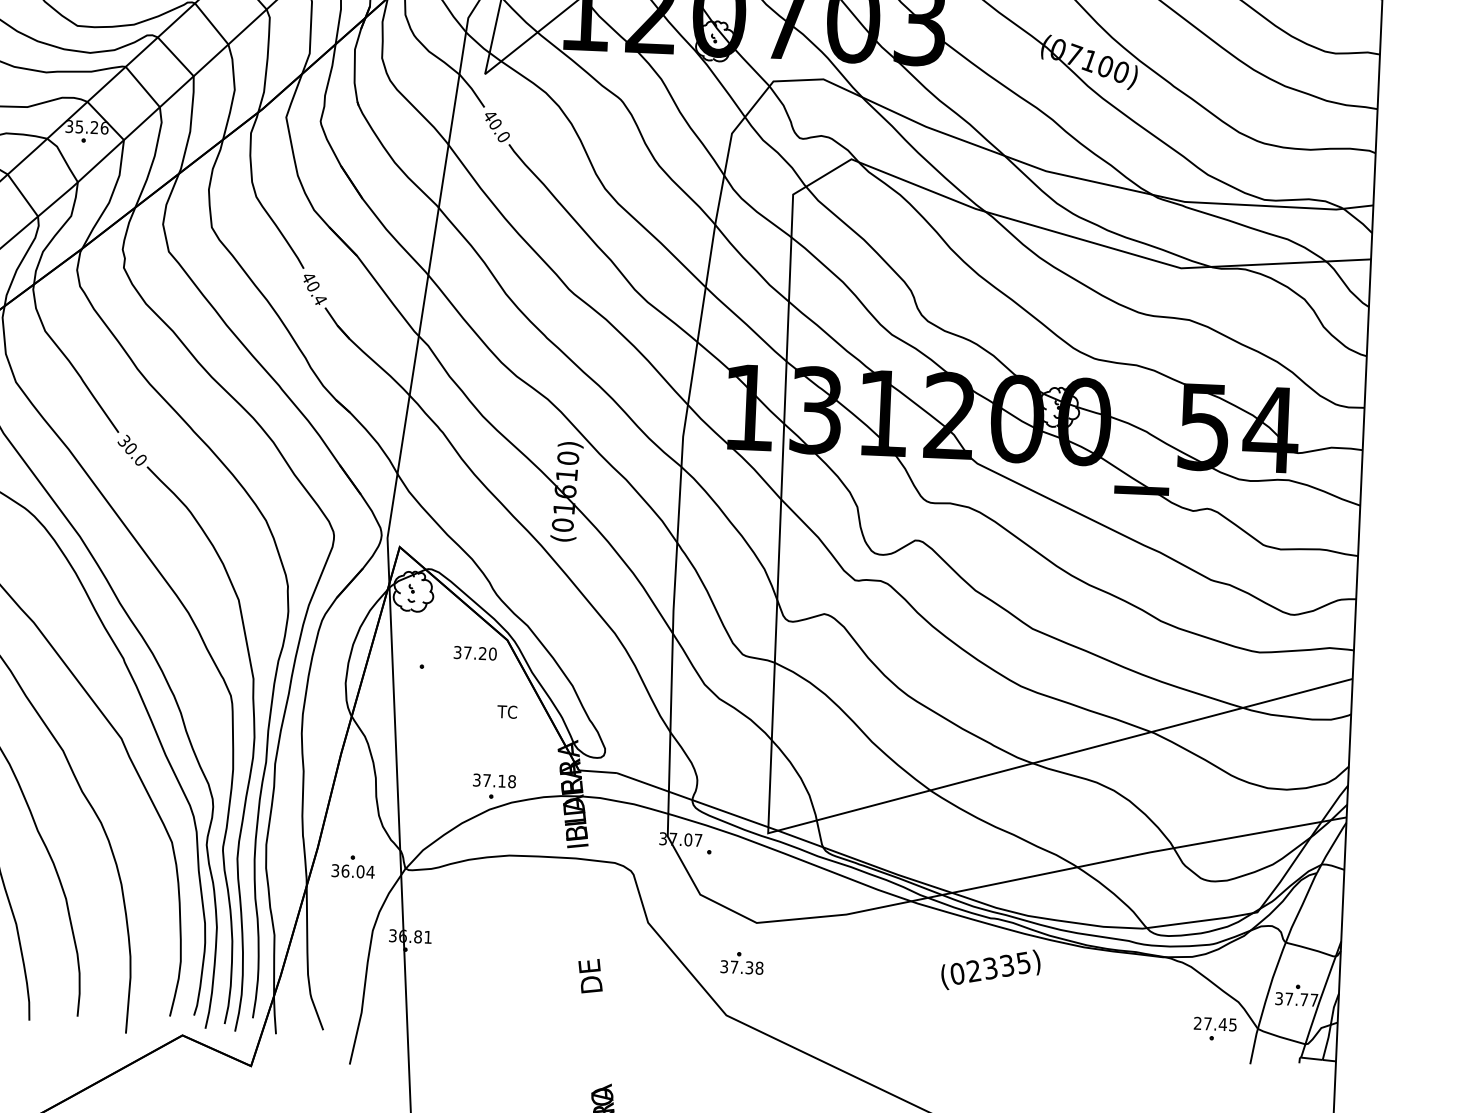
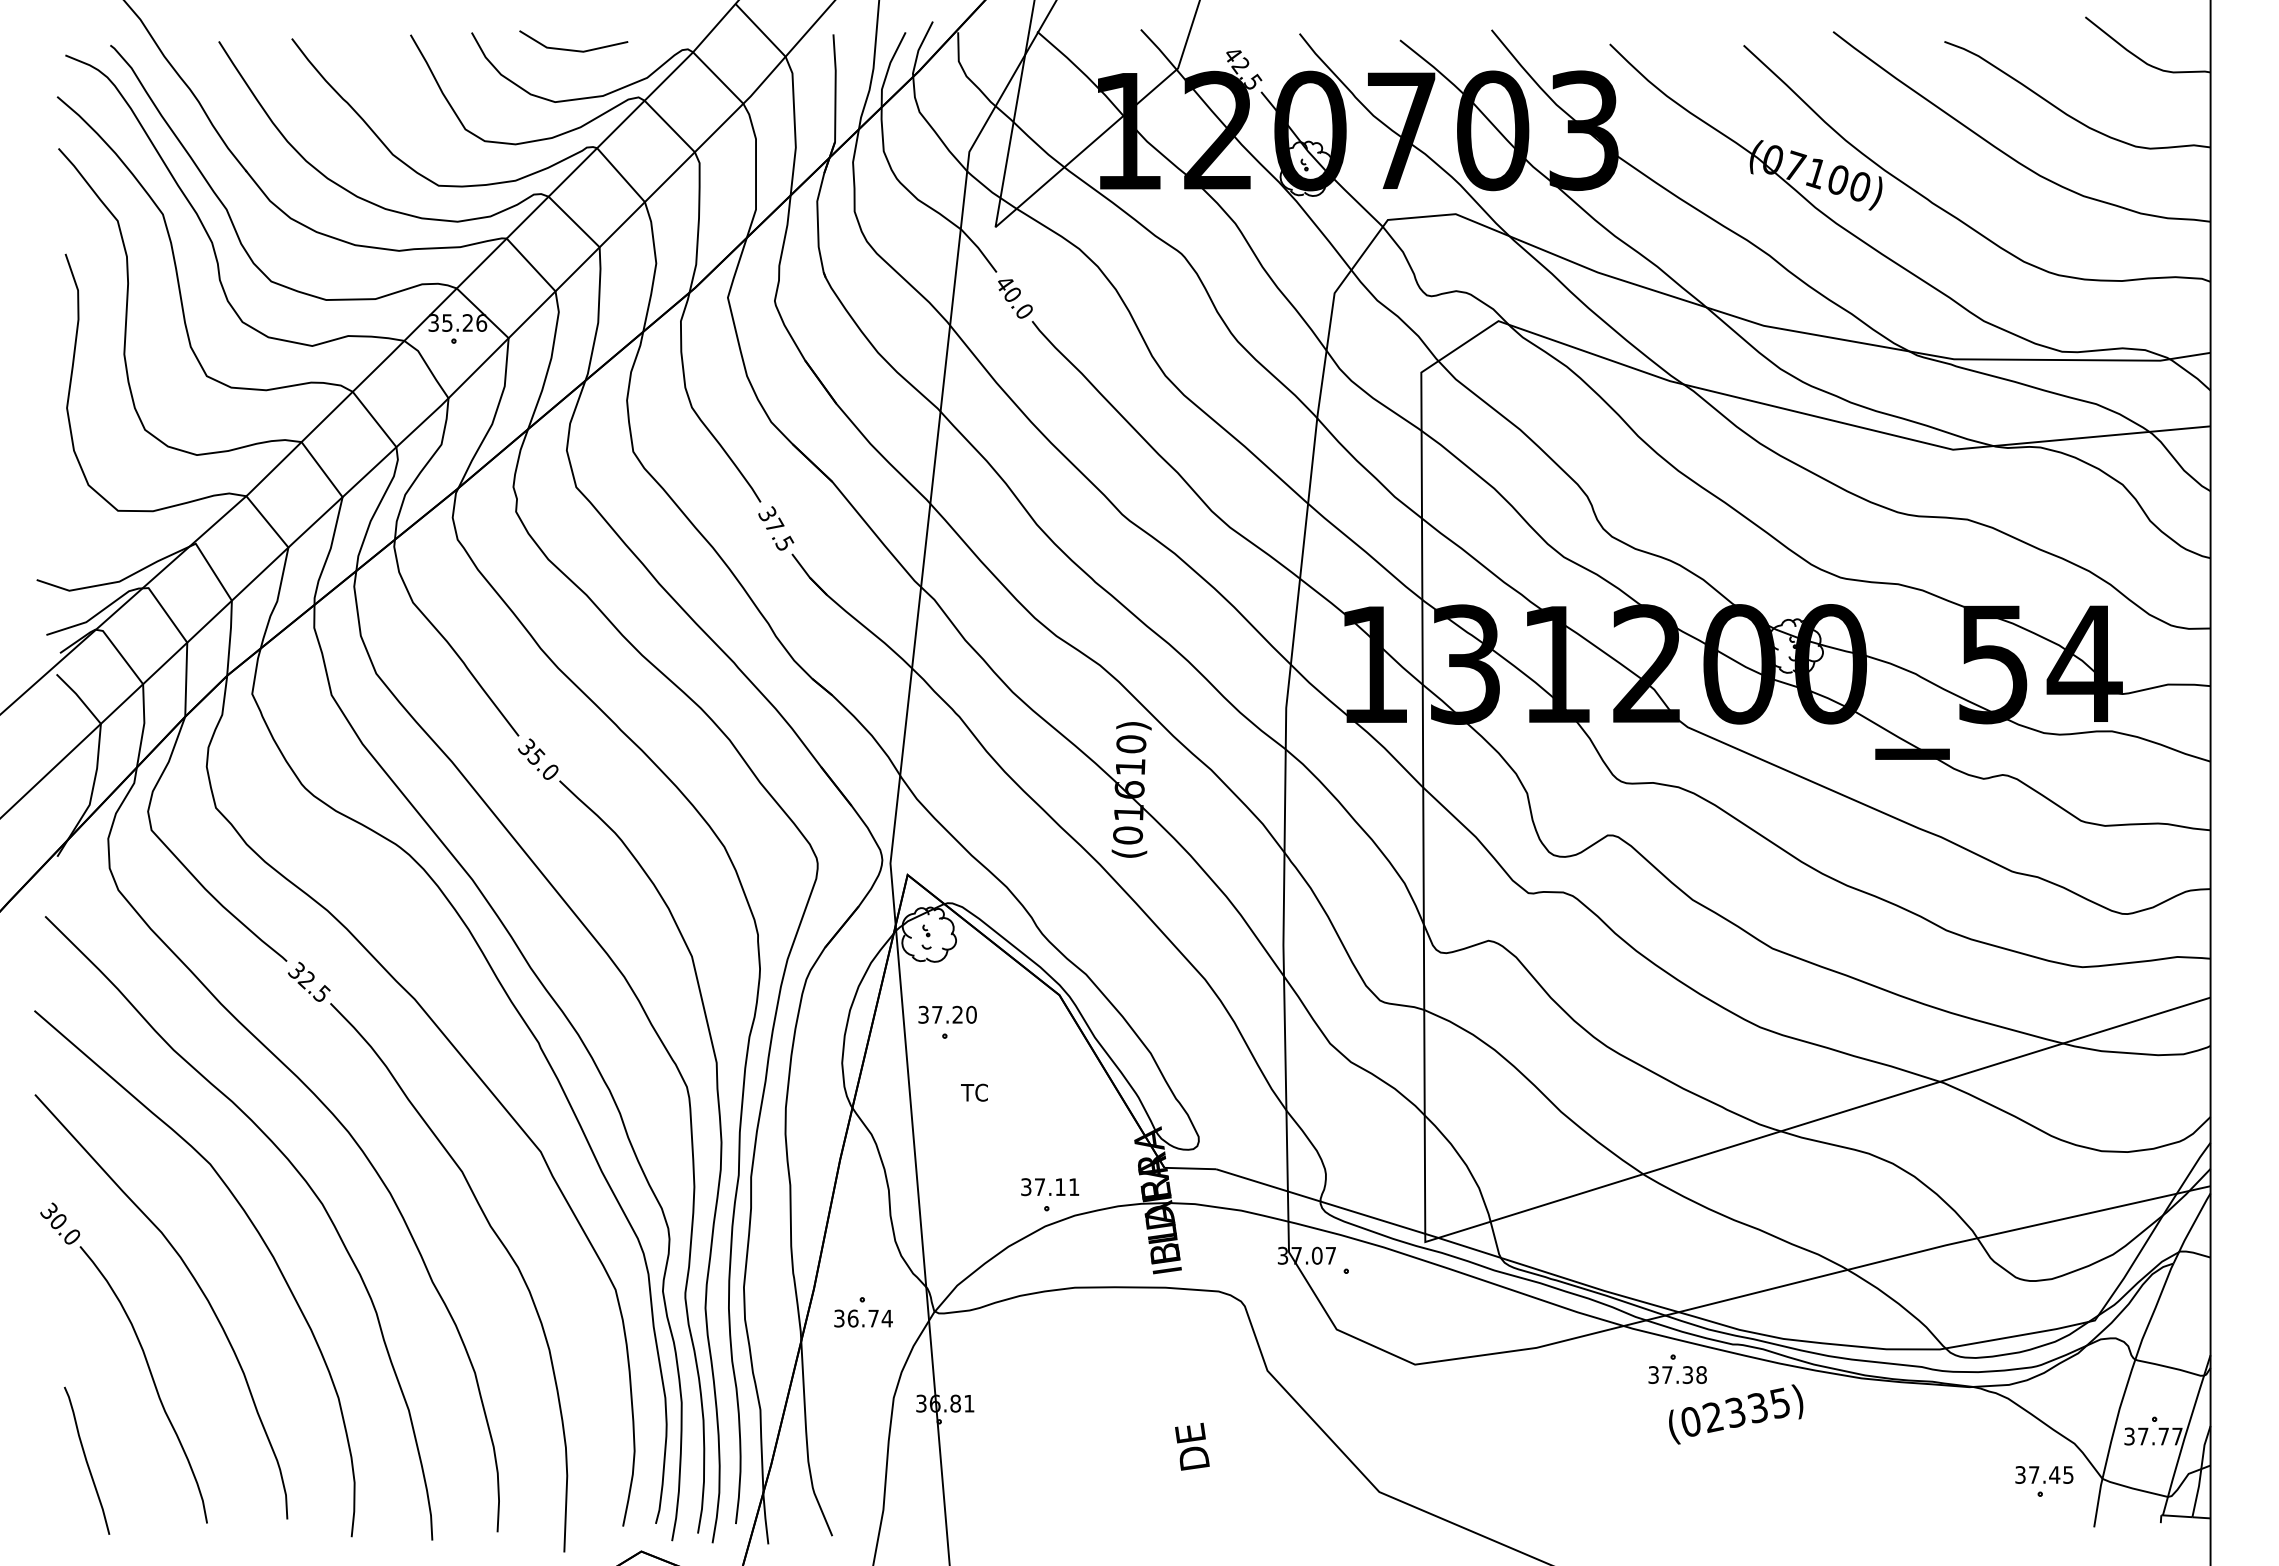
text: (314, 288) -> (776, 528), 40.4 -> 37.5
text: (131, 448) -> (536, 756), 30.0 -> 35.0
text: (475, 653) -> (947, 1014), moved
text: (507, 711) -> (974, 1092), moved
text: (512, 781) -> (1074, 1187), 37.18 -> 37.11
text: (360, 871) -> (873, 1318), 36.04 -> 36.74
part: (742, 962) -> (1677, 1368), moved
text: (1197, 1023) -> (2020, 1474), 27.45 -> 37.45

